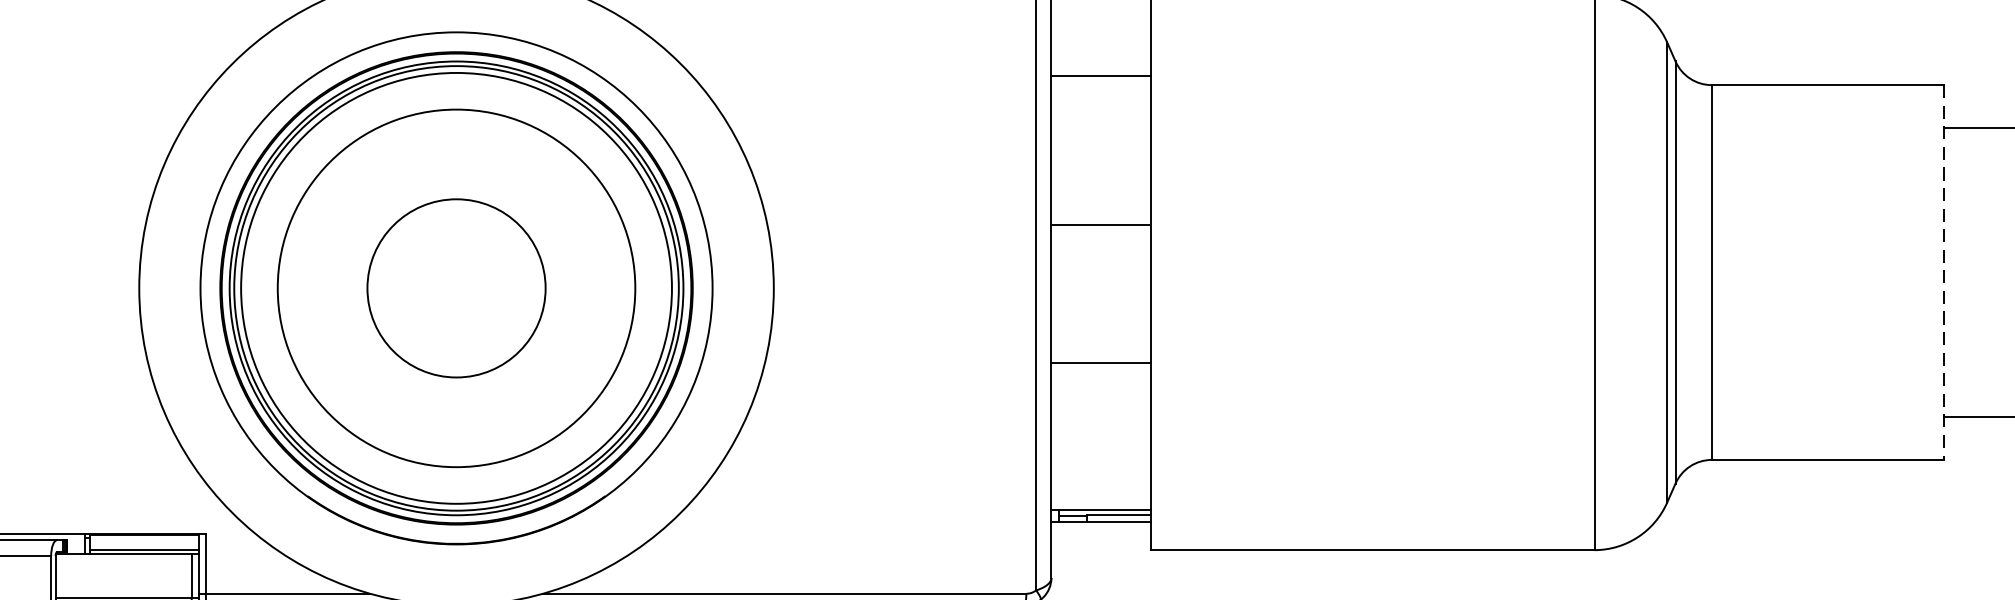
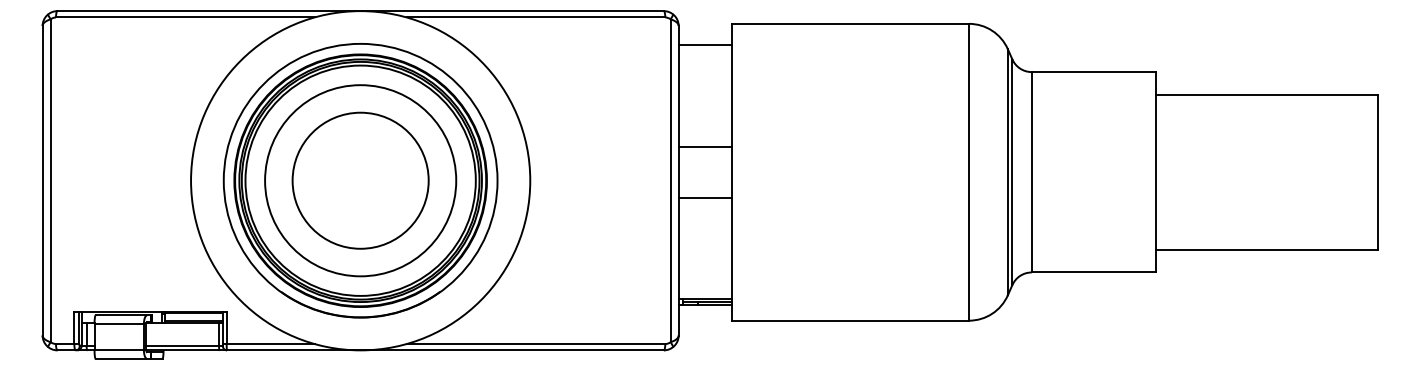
line: (1099, 76) -> (704, 45), moved
line: (1943, 272) -> (1155, 172), dashed -> solid
circle: (456, 287) -> (360, 180), size x1.43
line: (1099, 362) -> (704, 197), moved

